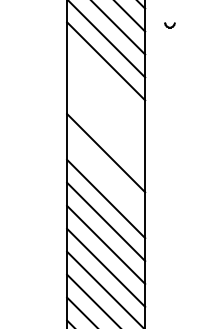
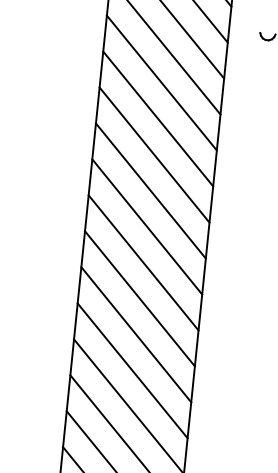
line: (106, 84) -> (158, 119), added
line: (106, 107) -> (155, 155), added
line: (106, 130) -> (151, 191), added
line: (106, 175) -> (144, 262), added

